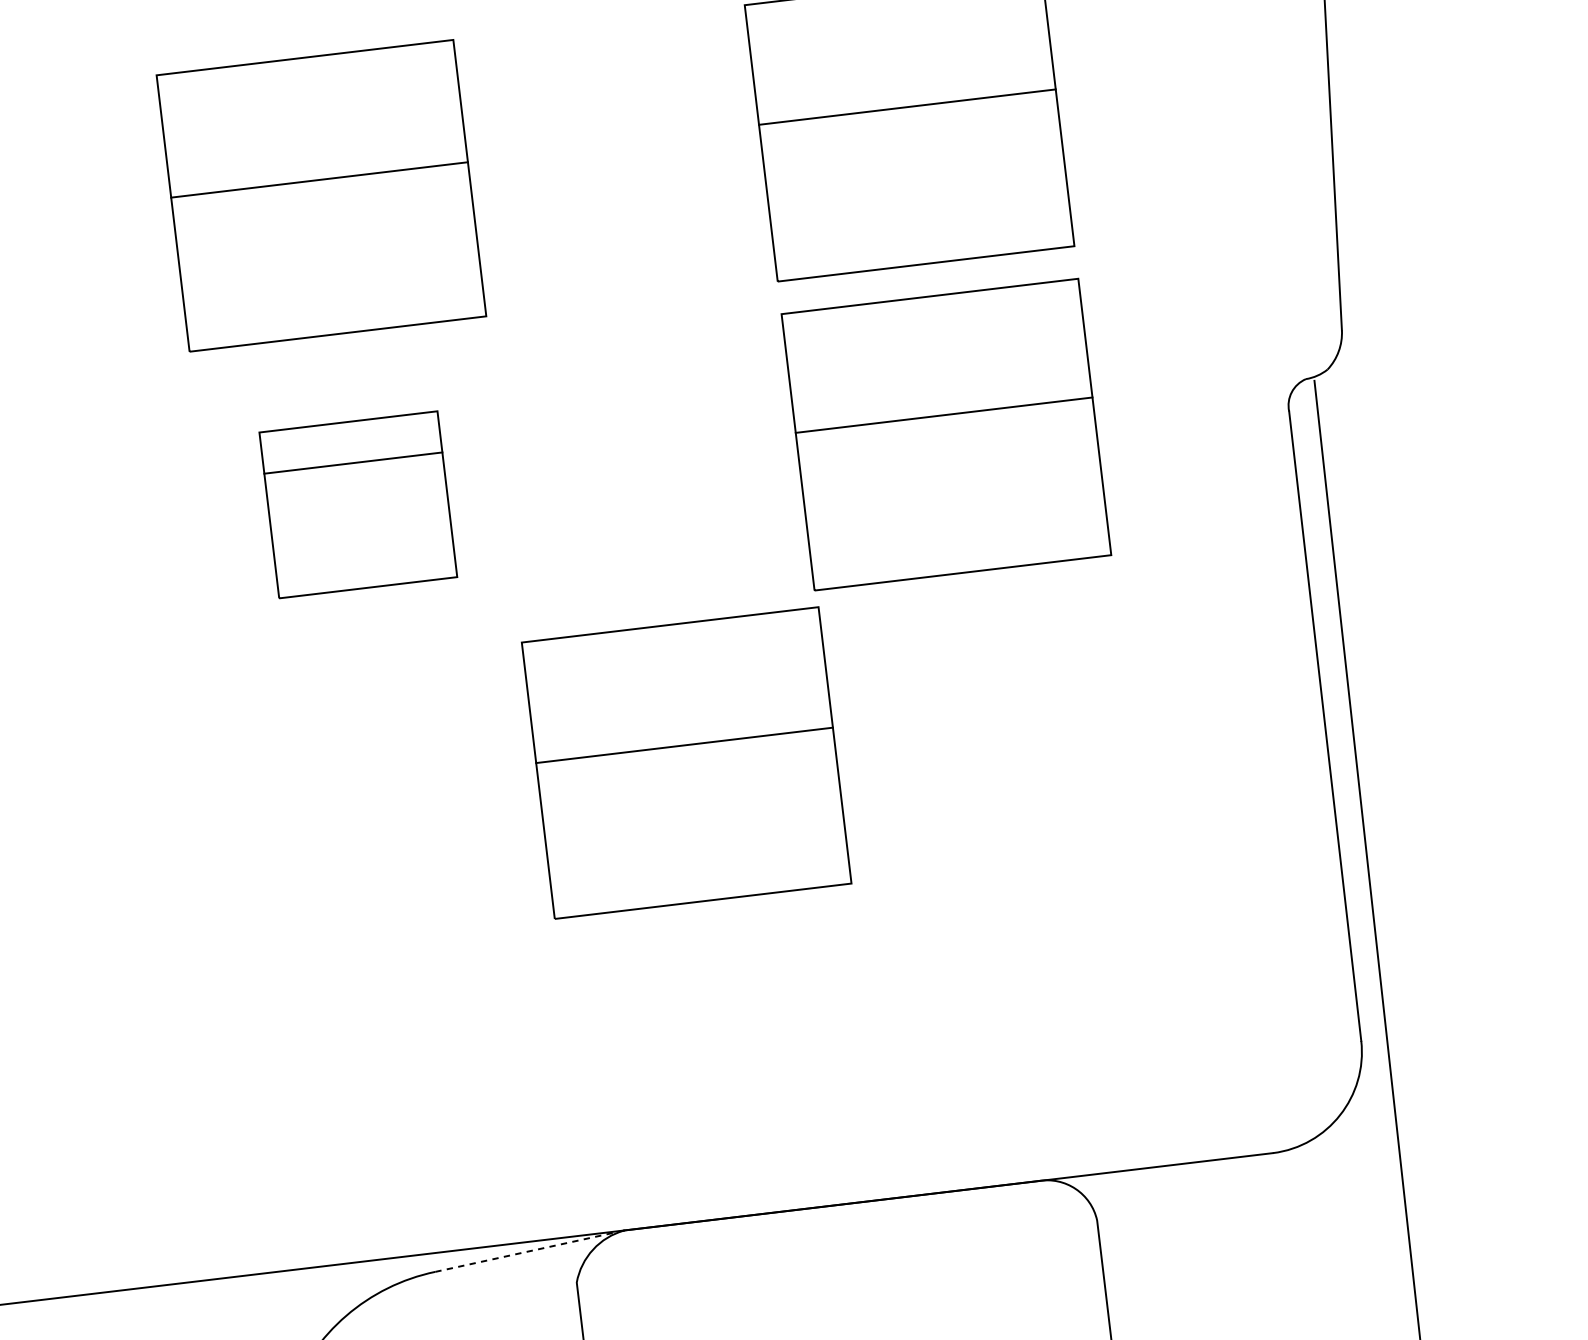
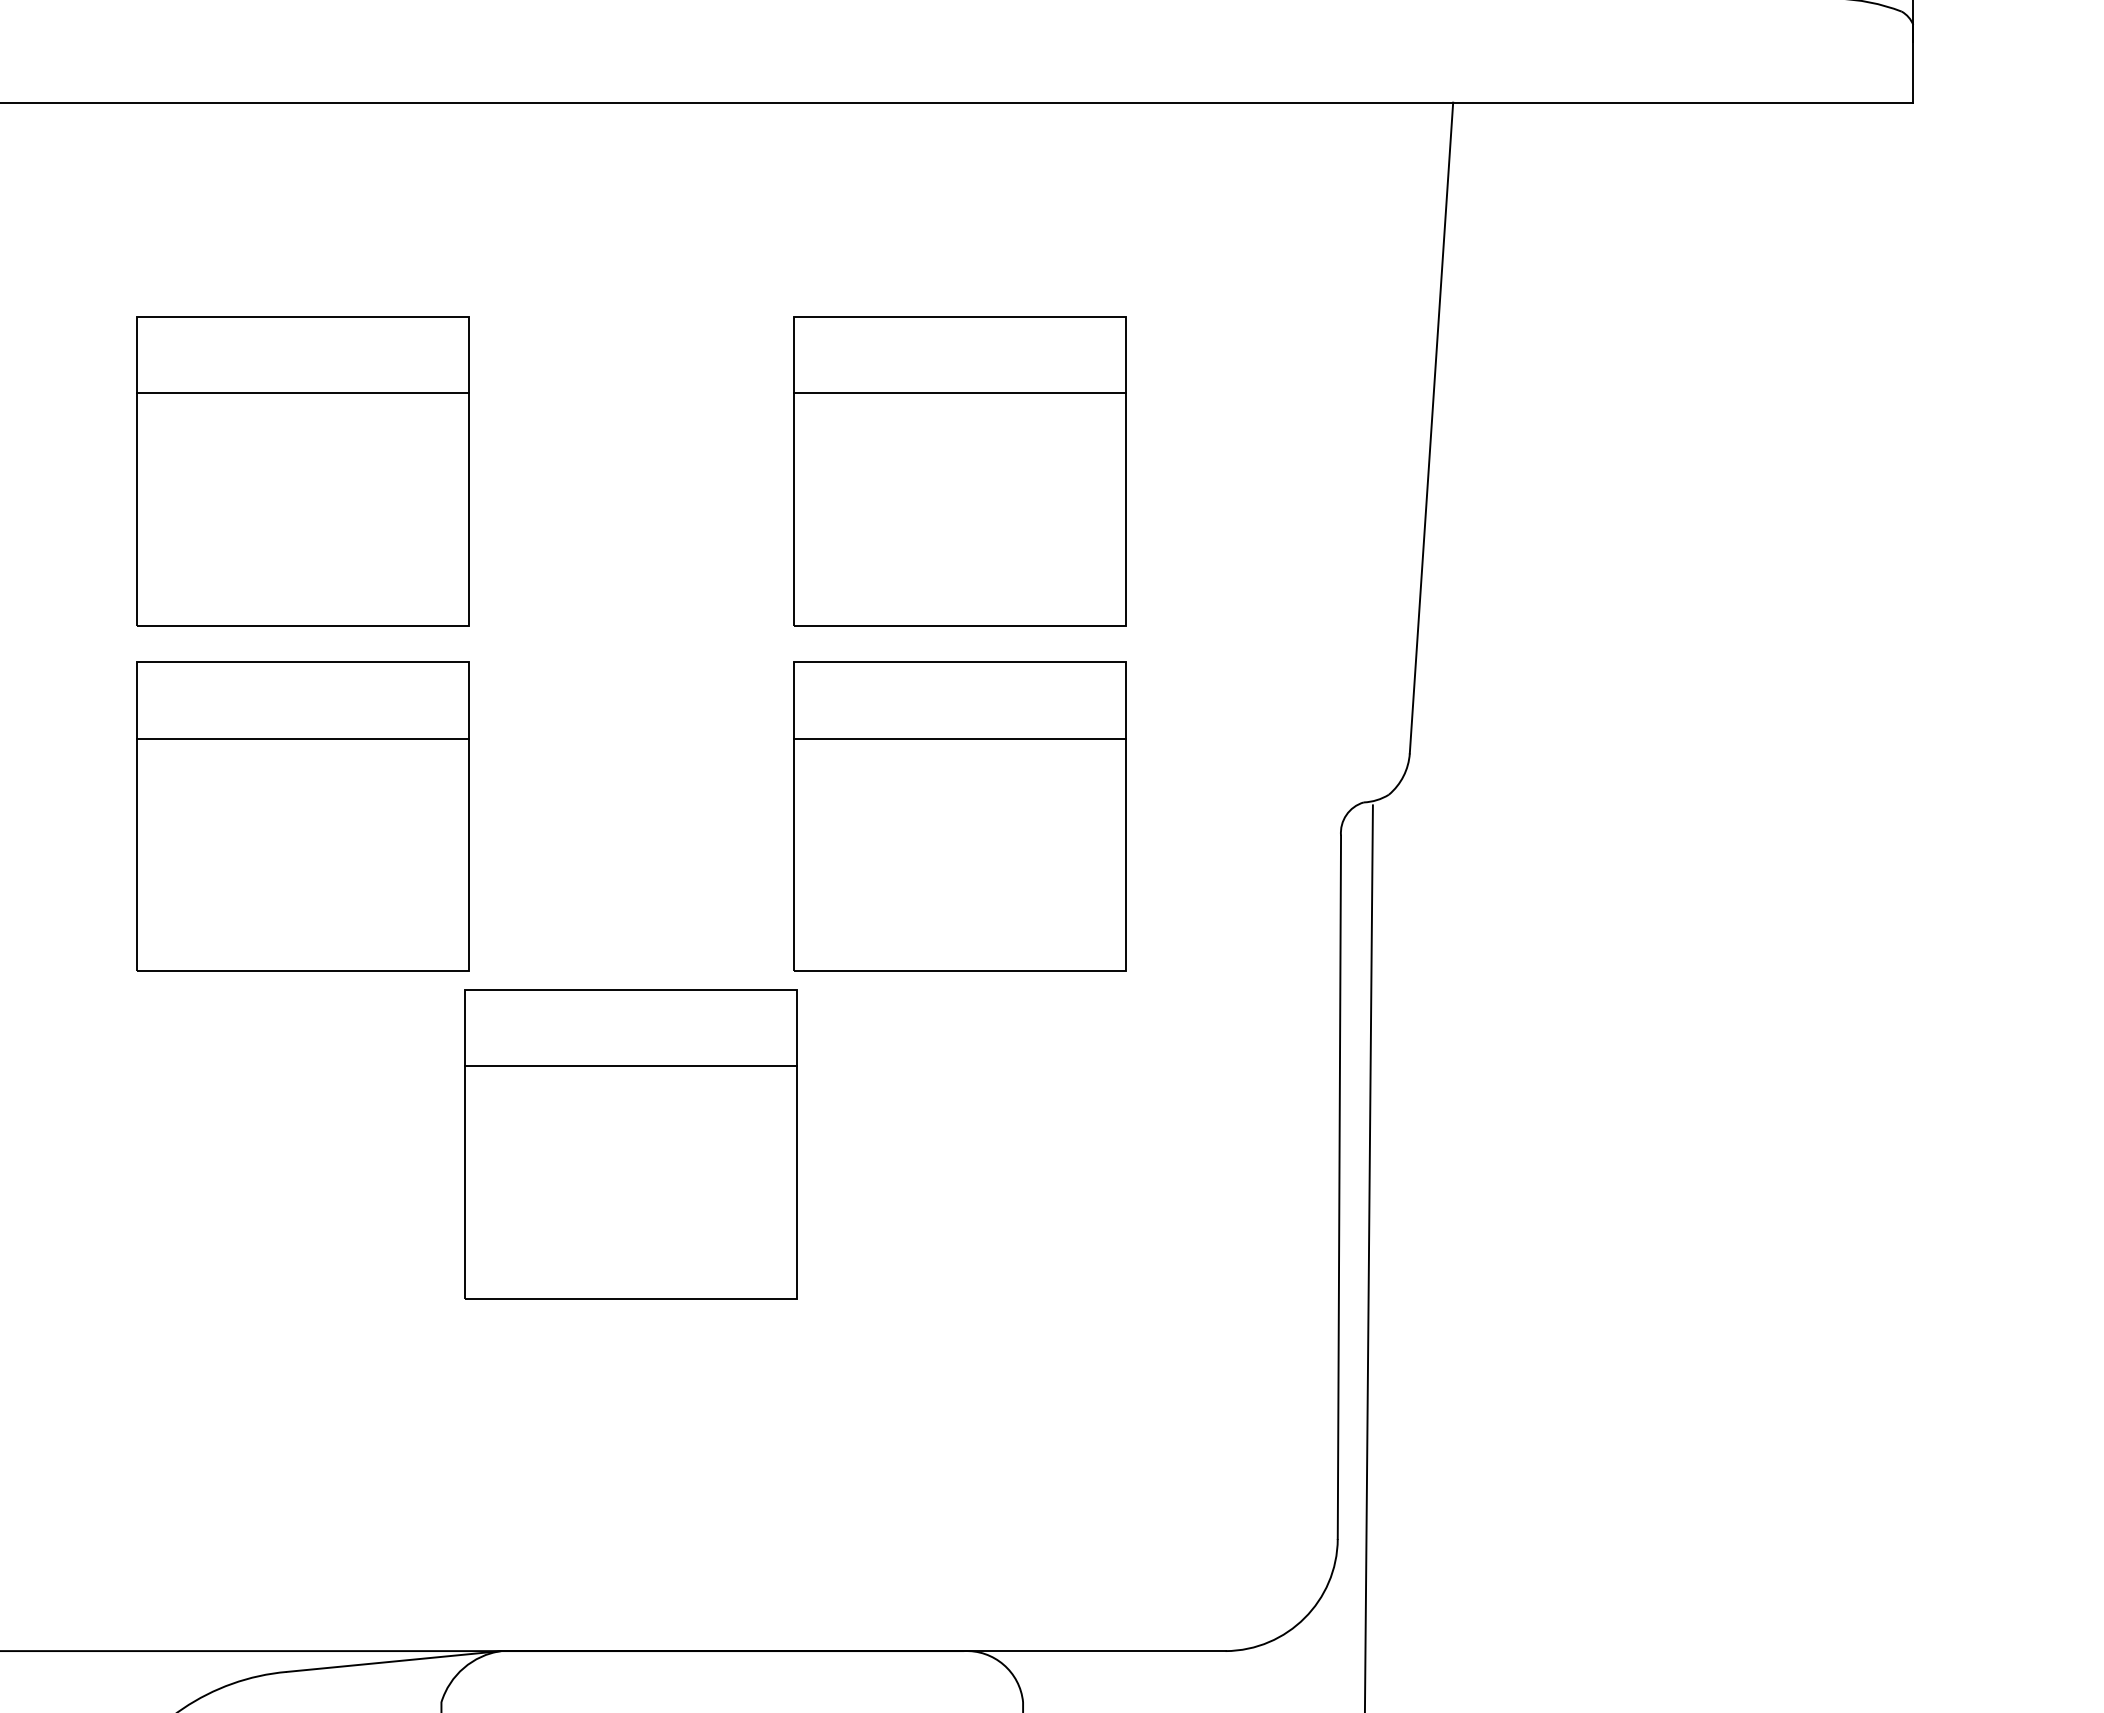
line: (907, 107) -> (960, 393), moved
line: (319, 180) -> (302, 393), moved
line: (944, 415) -> (960, 738), moved
part: (357, 504) -> (302, 816), size x1.67
line: (684, 745) -> (630, 1066), moved
line: (530, 1251) -> (394, 1661), dashed -> solid

